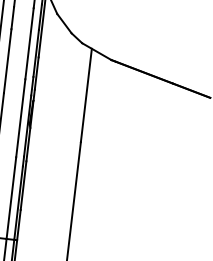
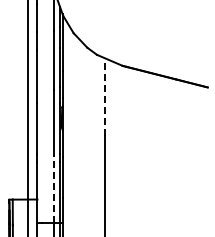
line: (86, 95) -> (105, 97), solid -> dashed
line: (11, 197) -> (53, 188), solid -> dashed

